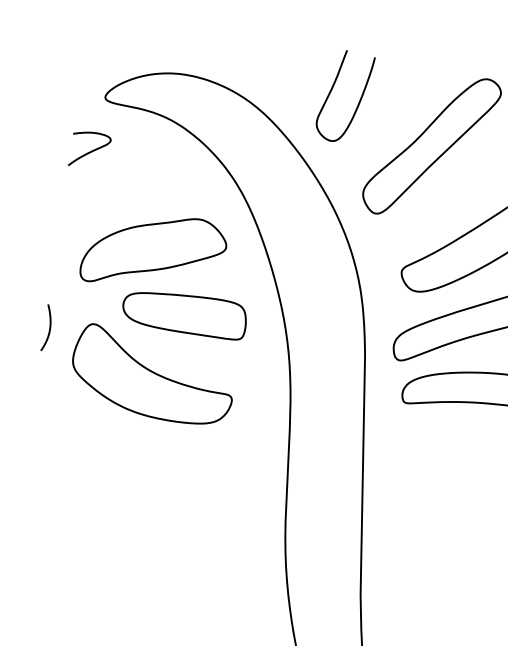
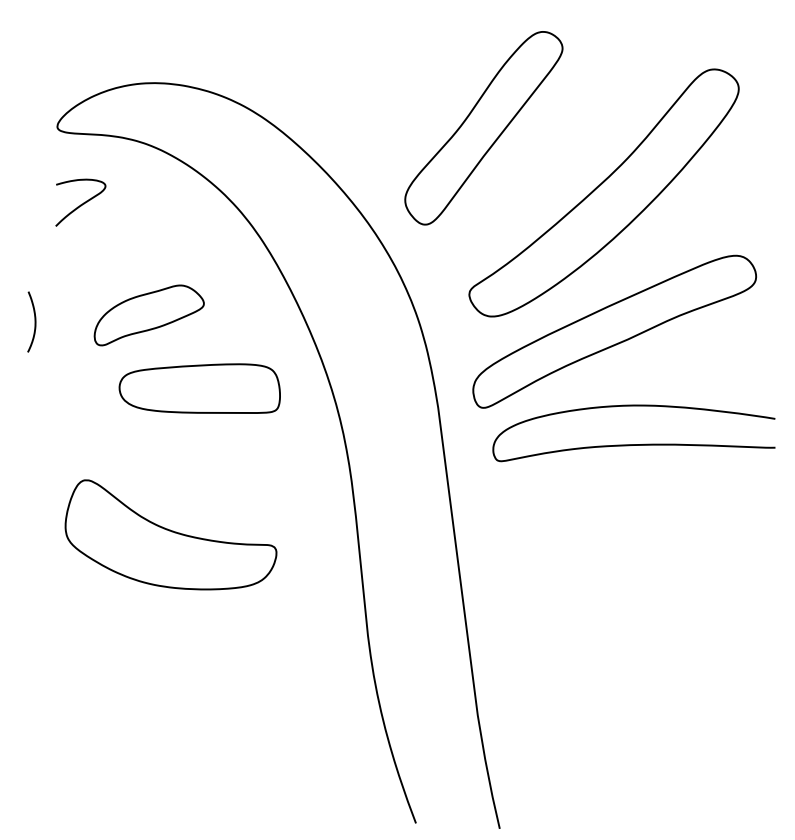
curve: (332, 89) -> (346, 74), removed
curve: (89, 151) -> (80, 204), moved
part: (154, 251) -> (149, 315), size x0.6
curve: (49, 327) -> (34, 321), moved
part: (152, 375) -> (170, 534), moved

